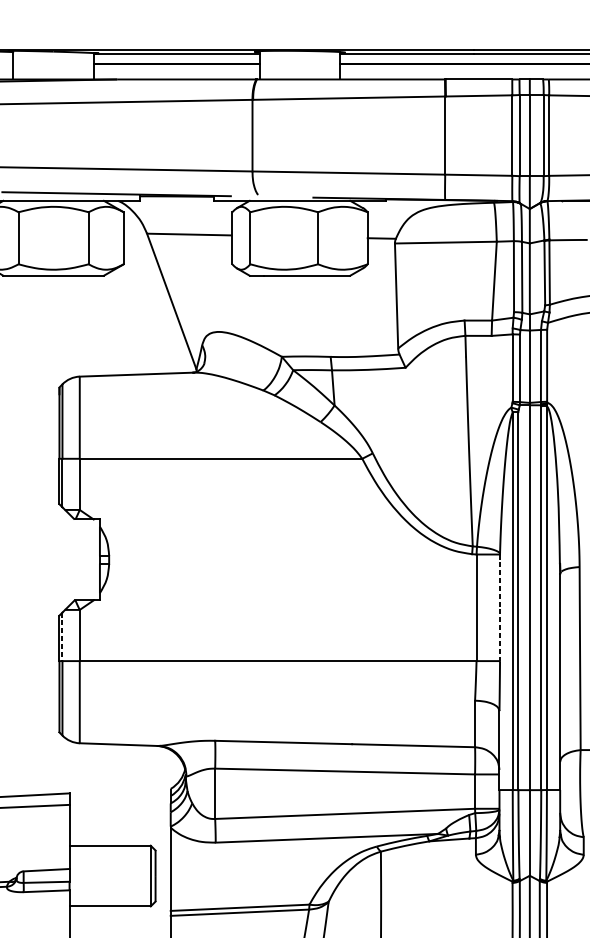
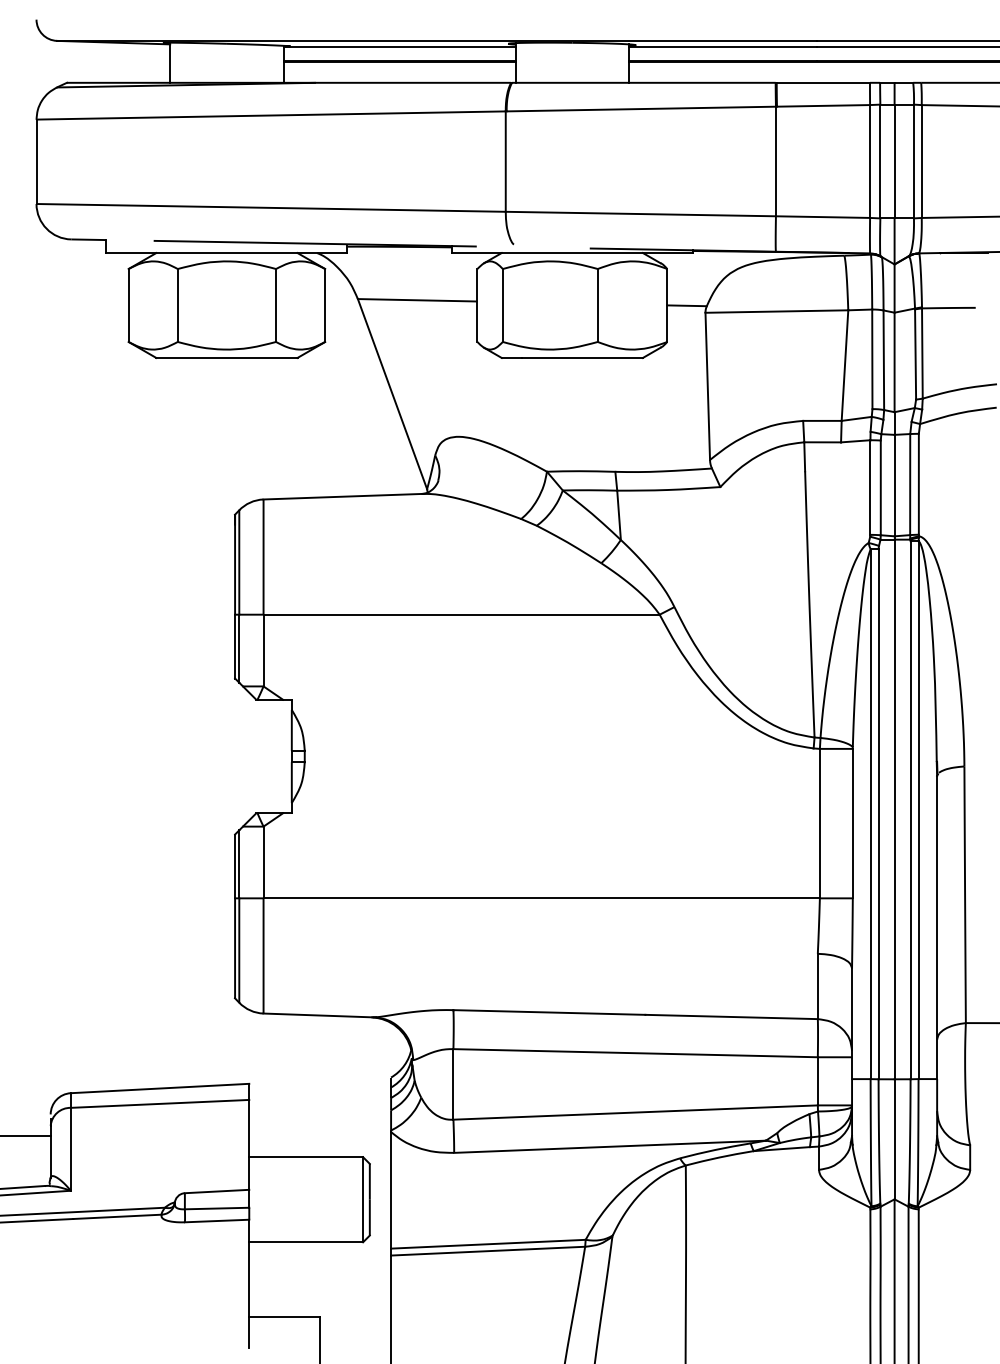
line: (499, 607) -> (852, 823), dashed -> solid
line: (62, 636) -> (239, 864), dashed -> solid

